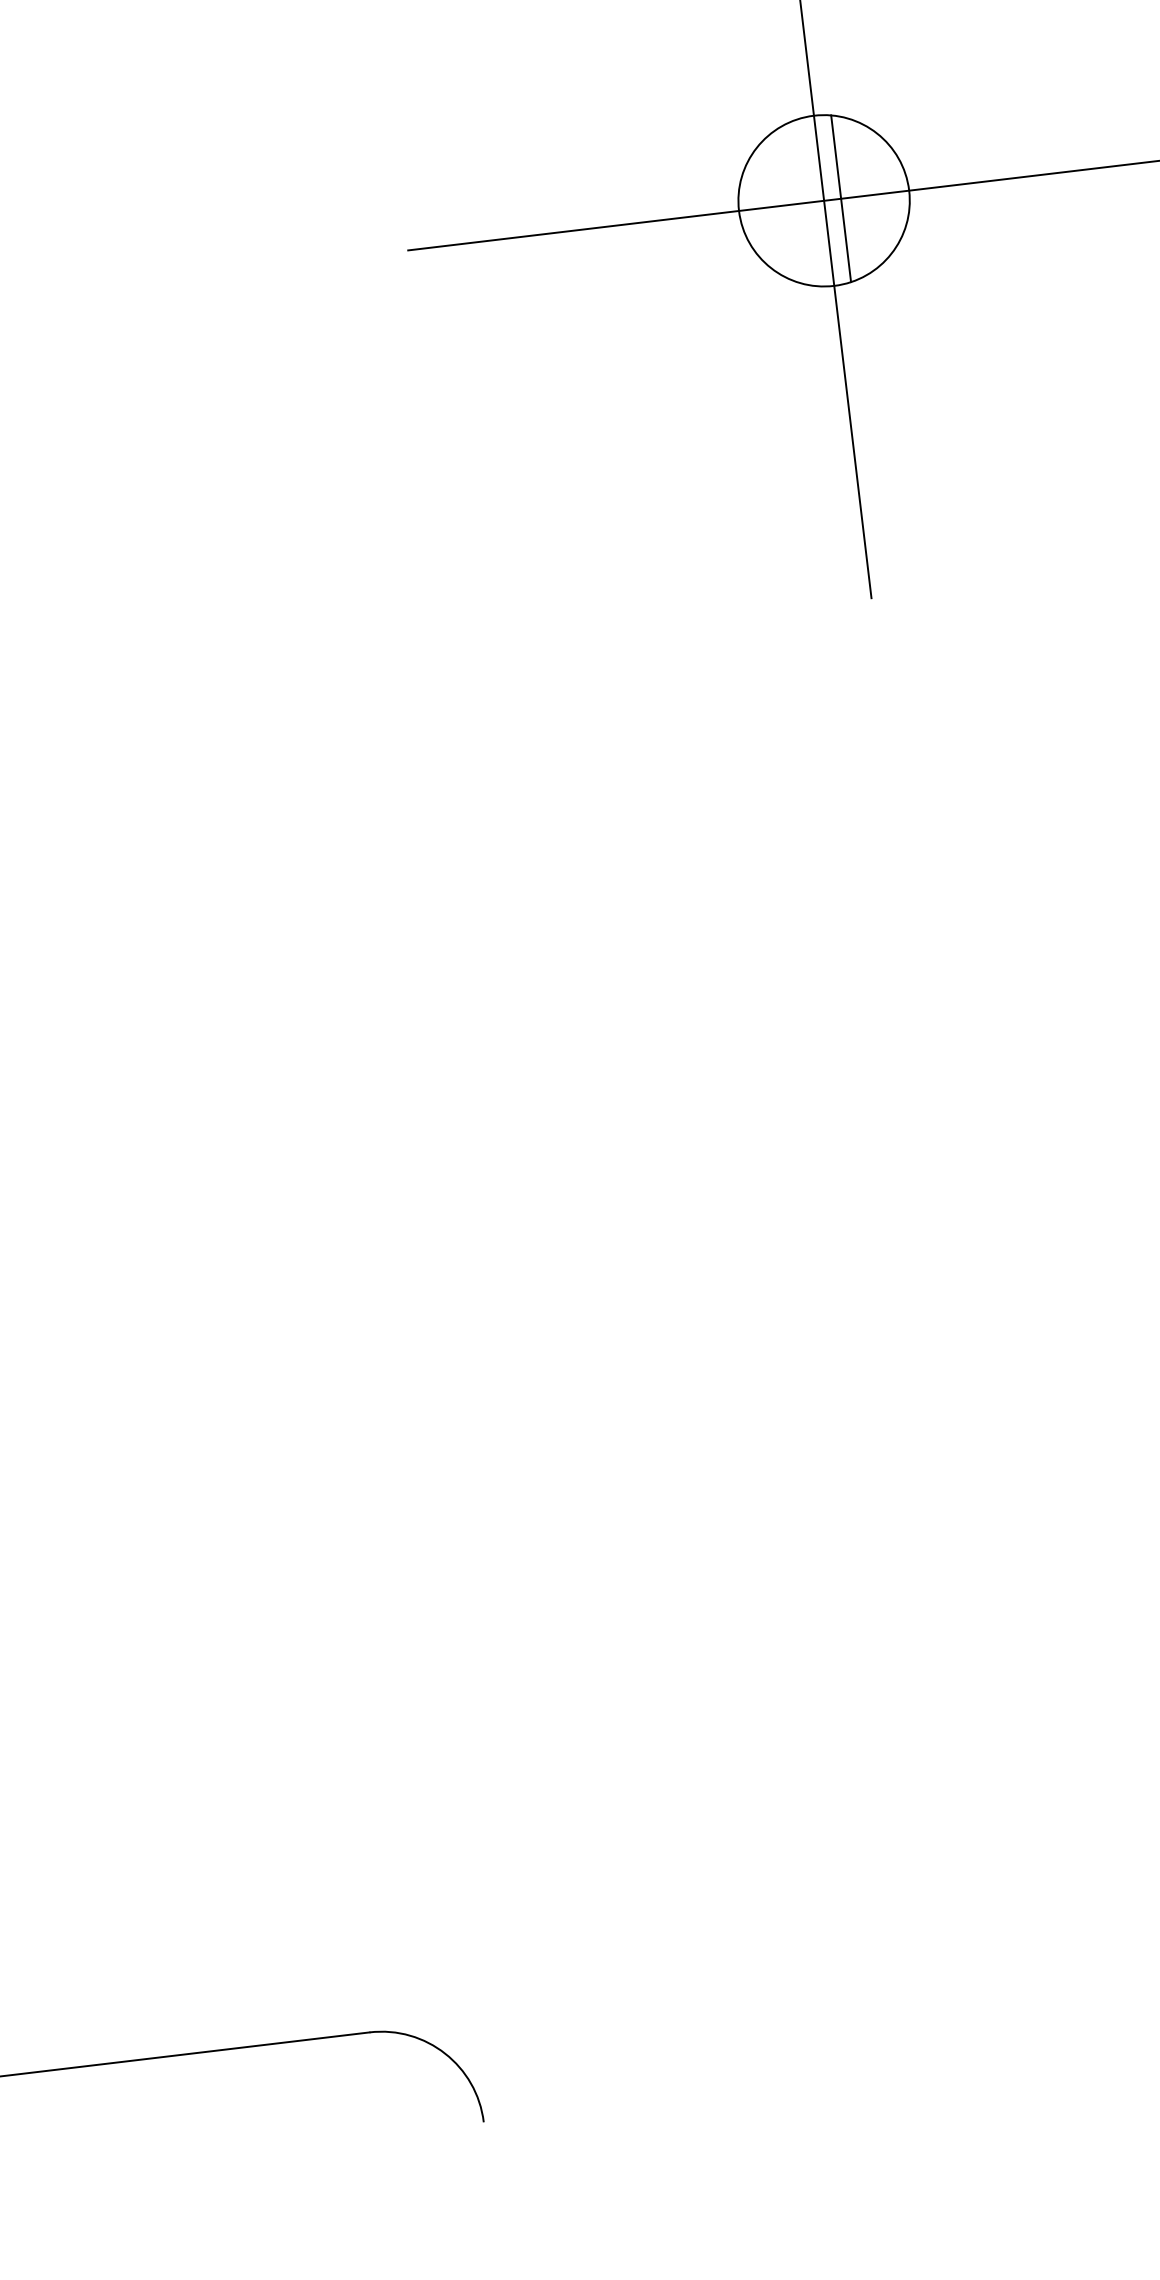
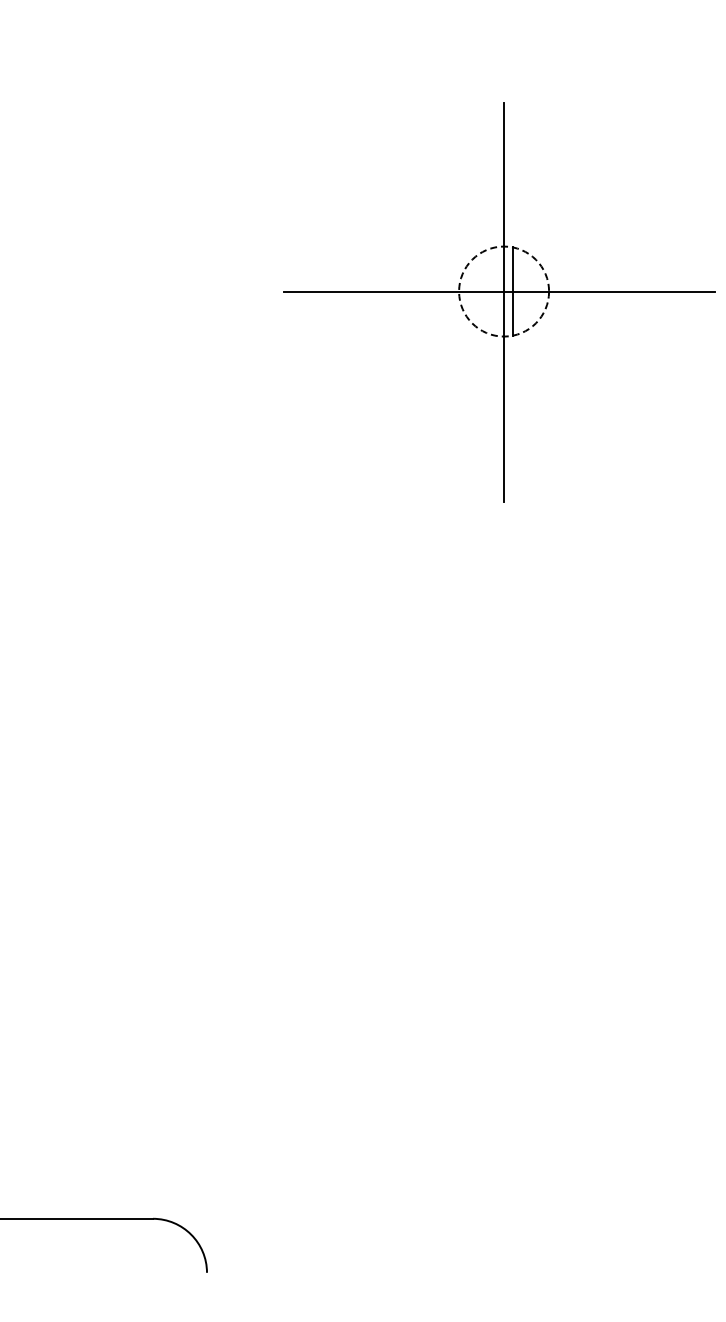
circle: (824, 200) -> (504, 291), solid -> dashed

